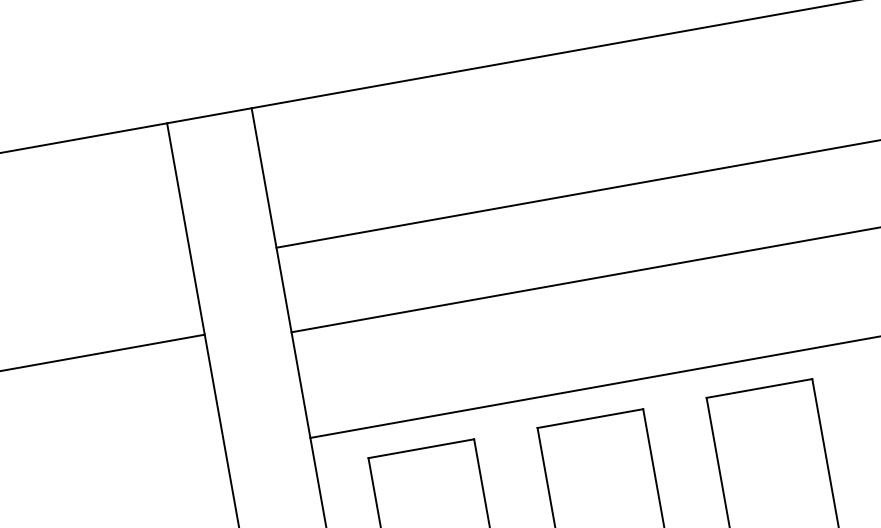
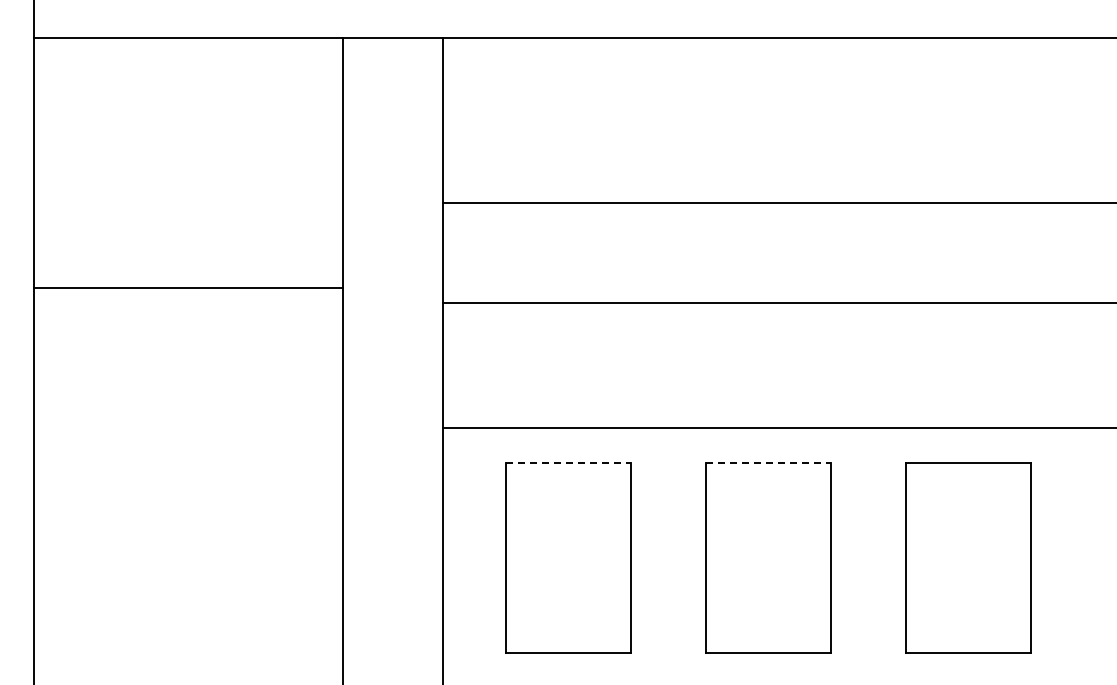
line: (590, 418) -> (768, 463), solid -> dashed
line: (421, 448) -> (568, 463), solid -> dashed

